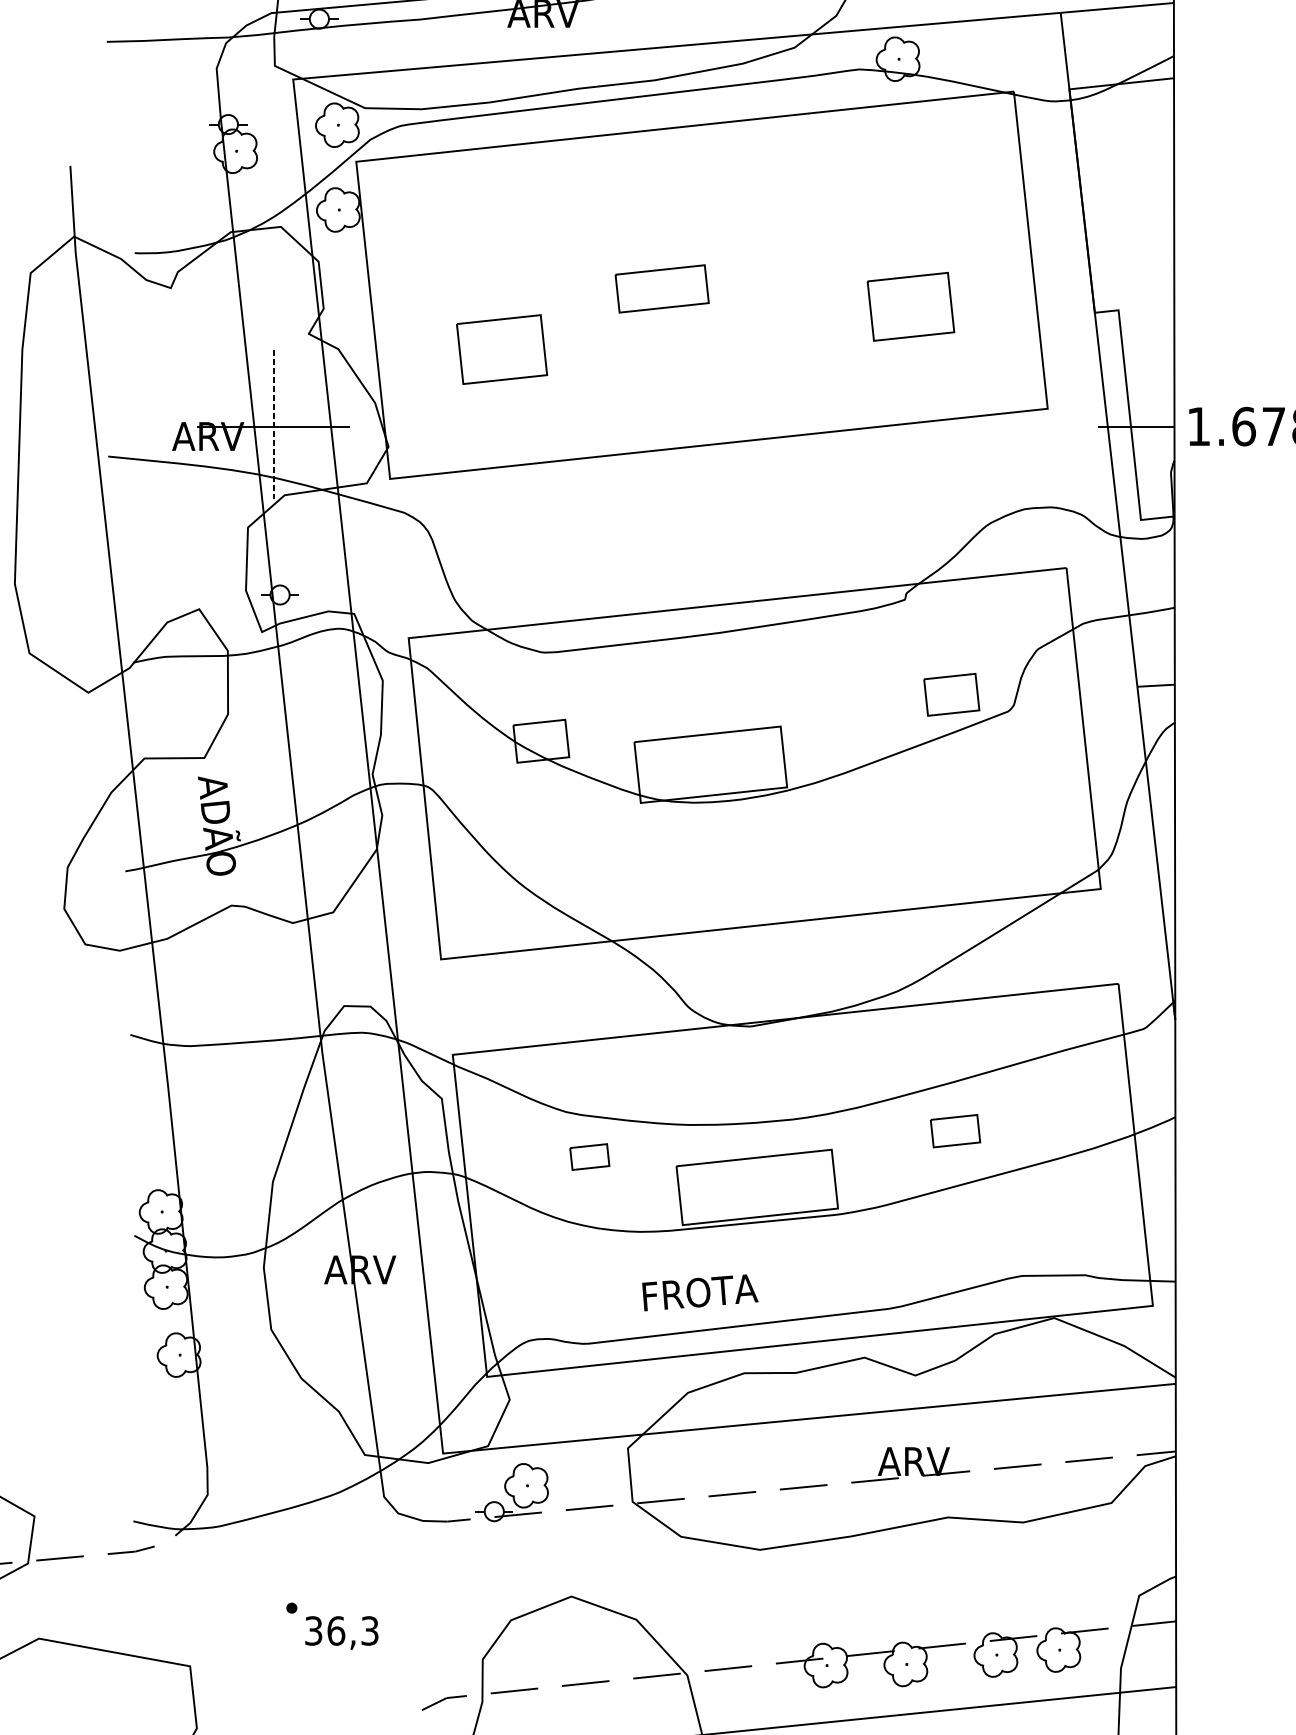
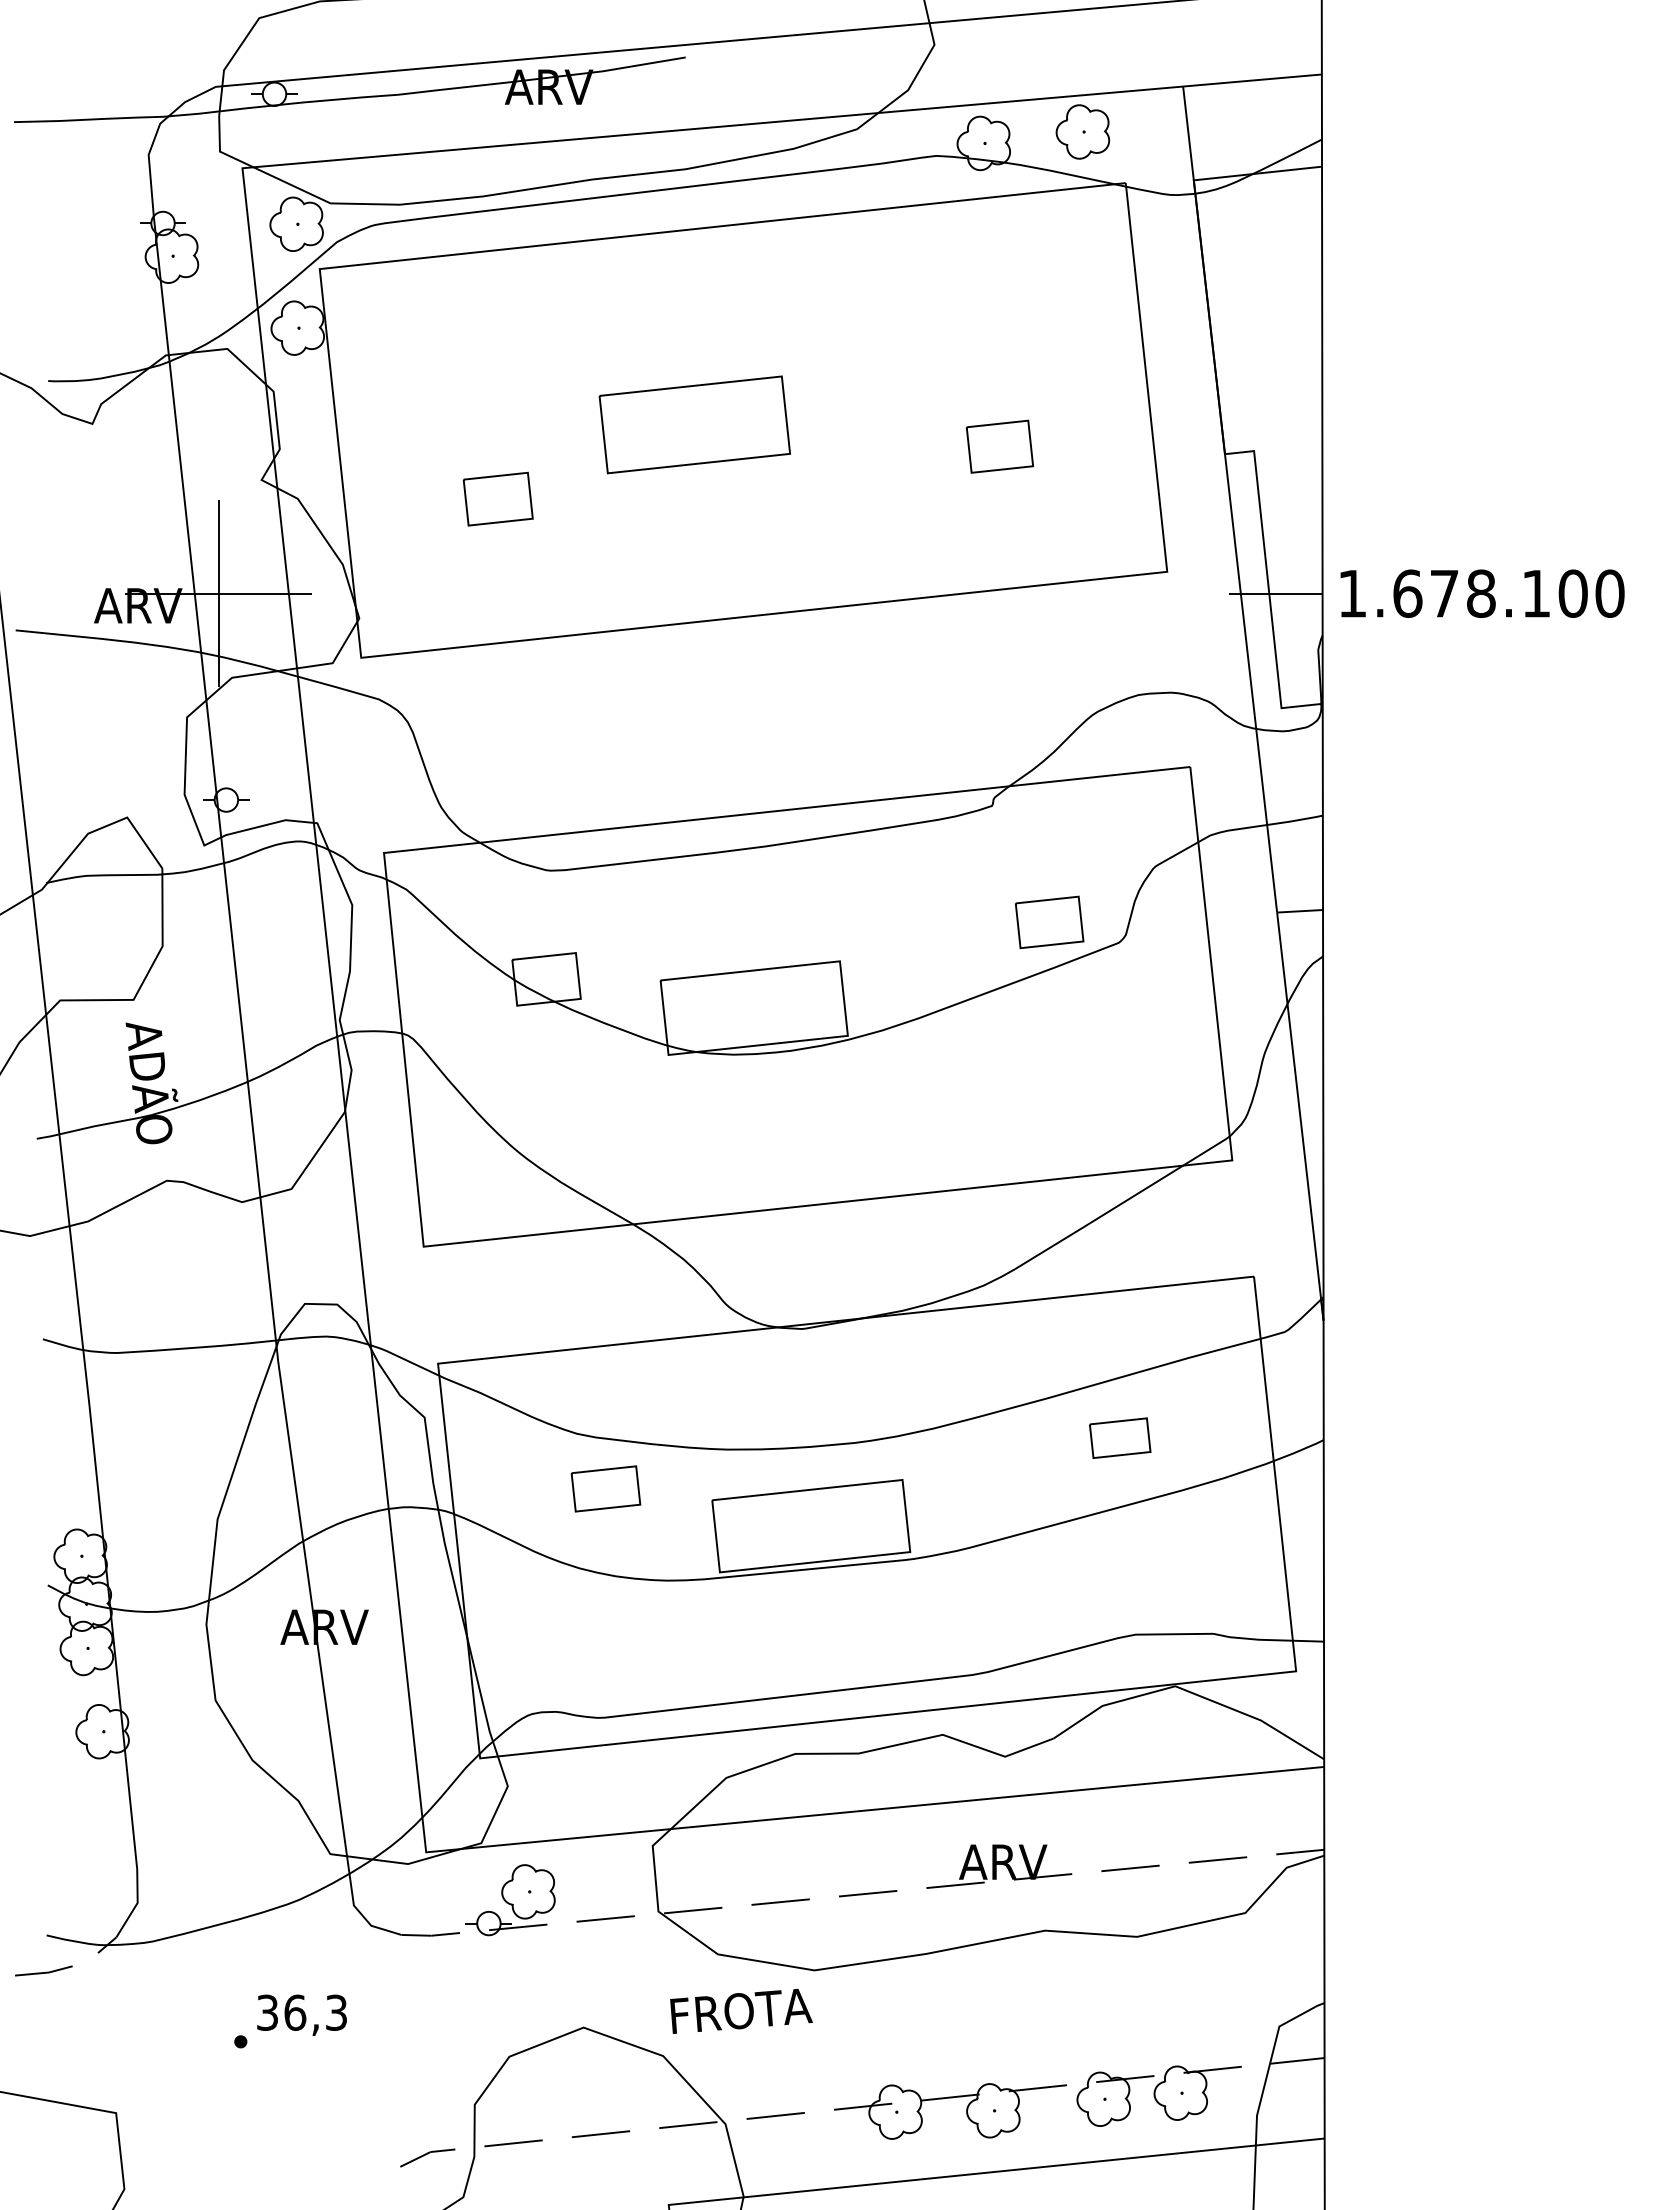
part: (978, 49) -> (1082, 131), added
part: (662, 288) -> (694, 424), size x1.67
part: (911, 306) -> (1000, 446), size x0.62
part: (501, 348) -> (497, 498), size x0.62
line: (273, 426) -> (218, 593), dashed -> solid
part: (955, 1130) -> (1120, 1437), moved
part: (589, 1156) -> (605, 1488), size x1.43
text: (700, 1292) -> (741, 2010), moved
text: (341, 1632) -> (301, 2014), moved

